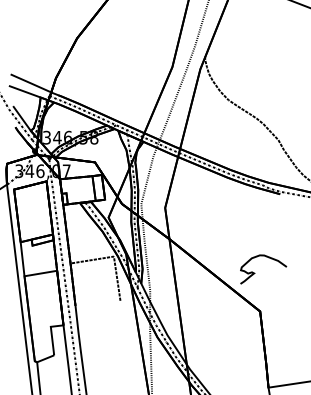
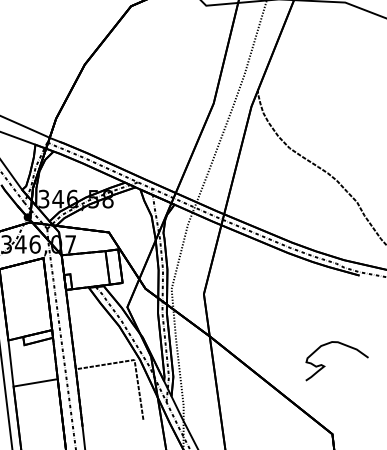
curve: (255, 273) -> (326, 366), moved

